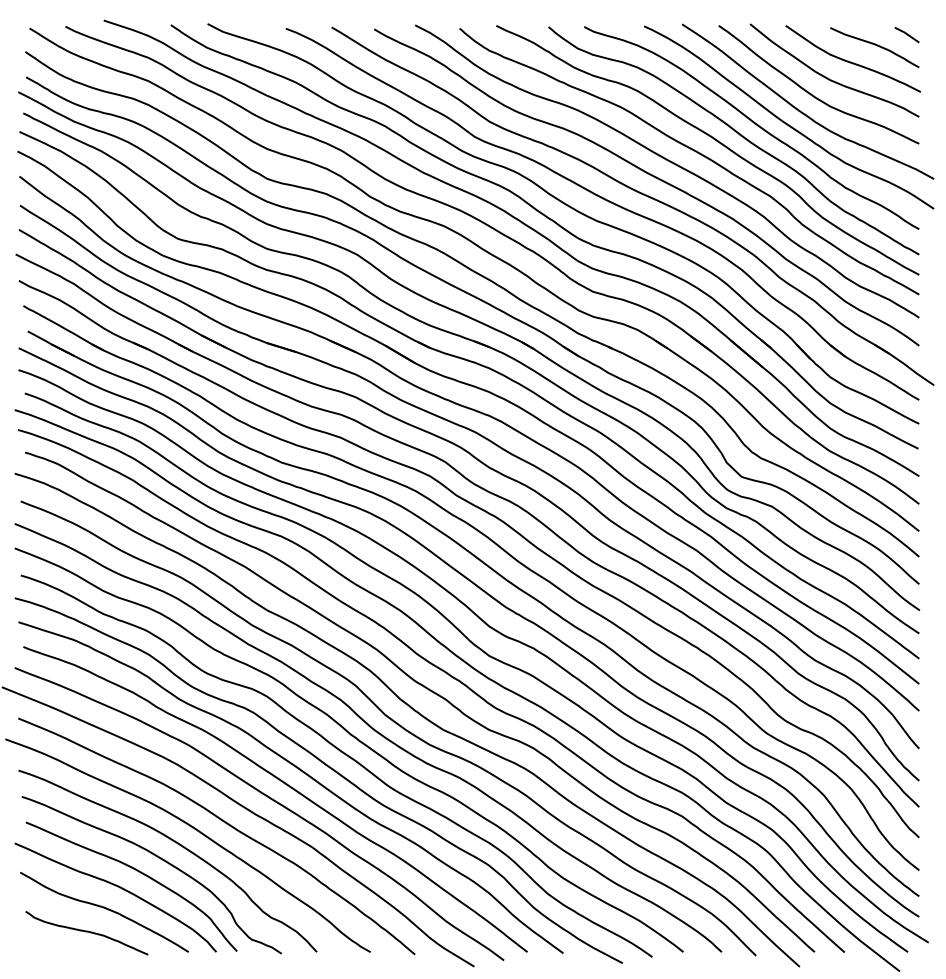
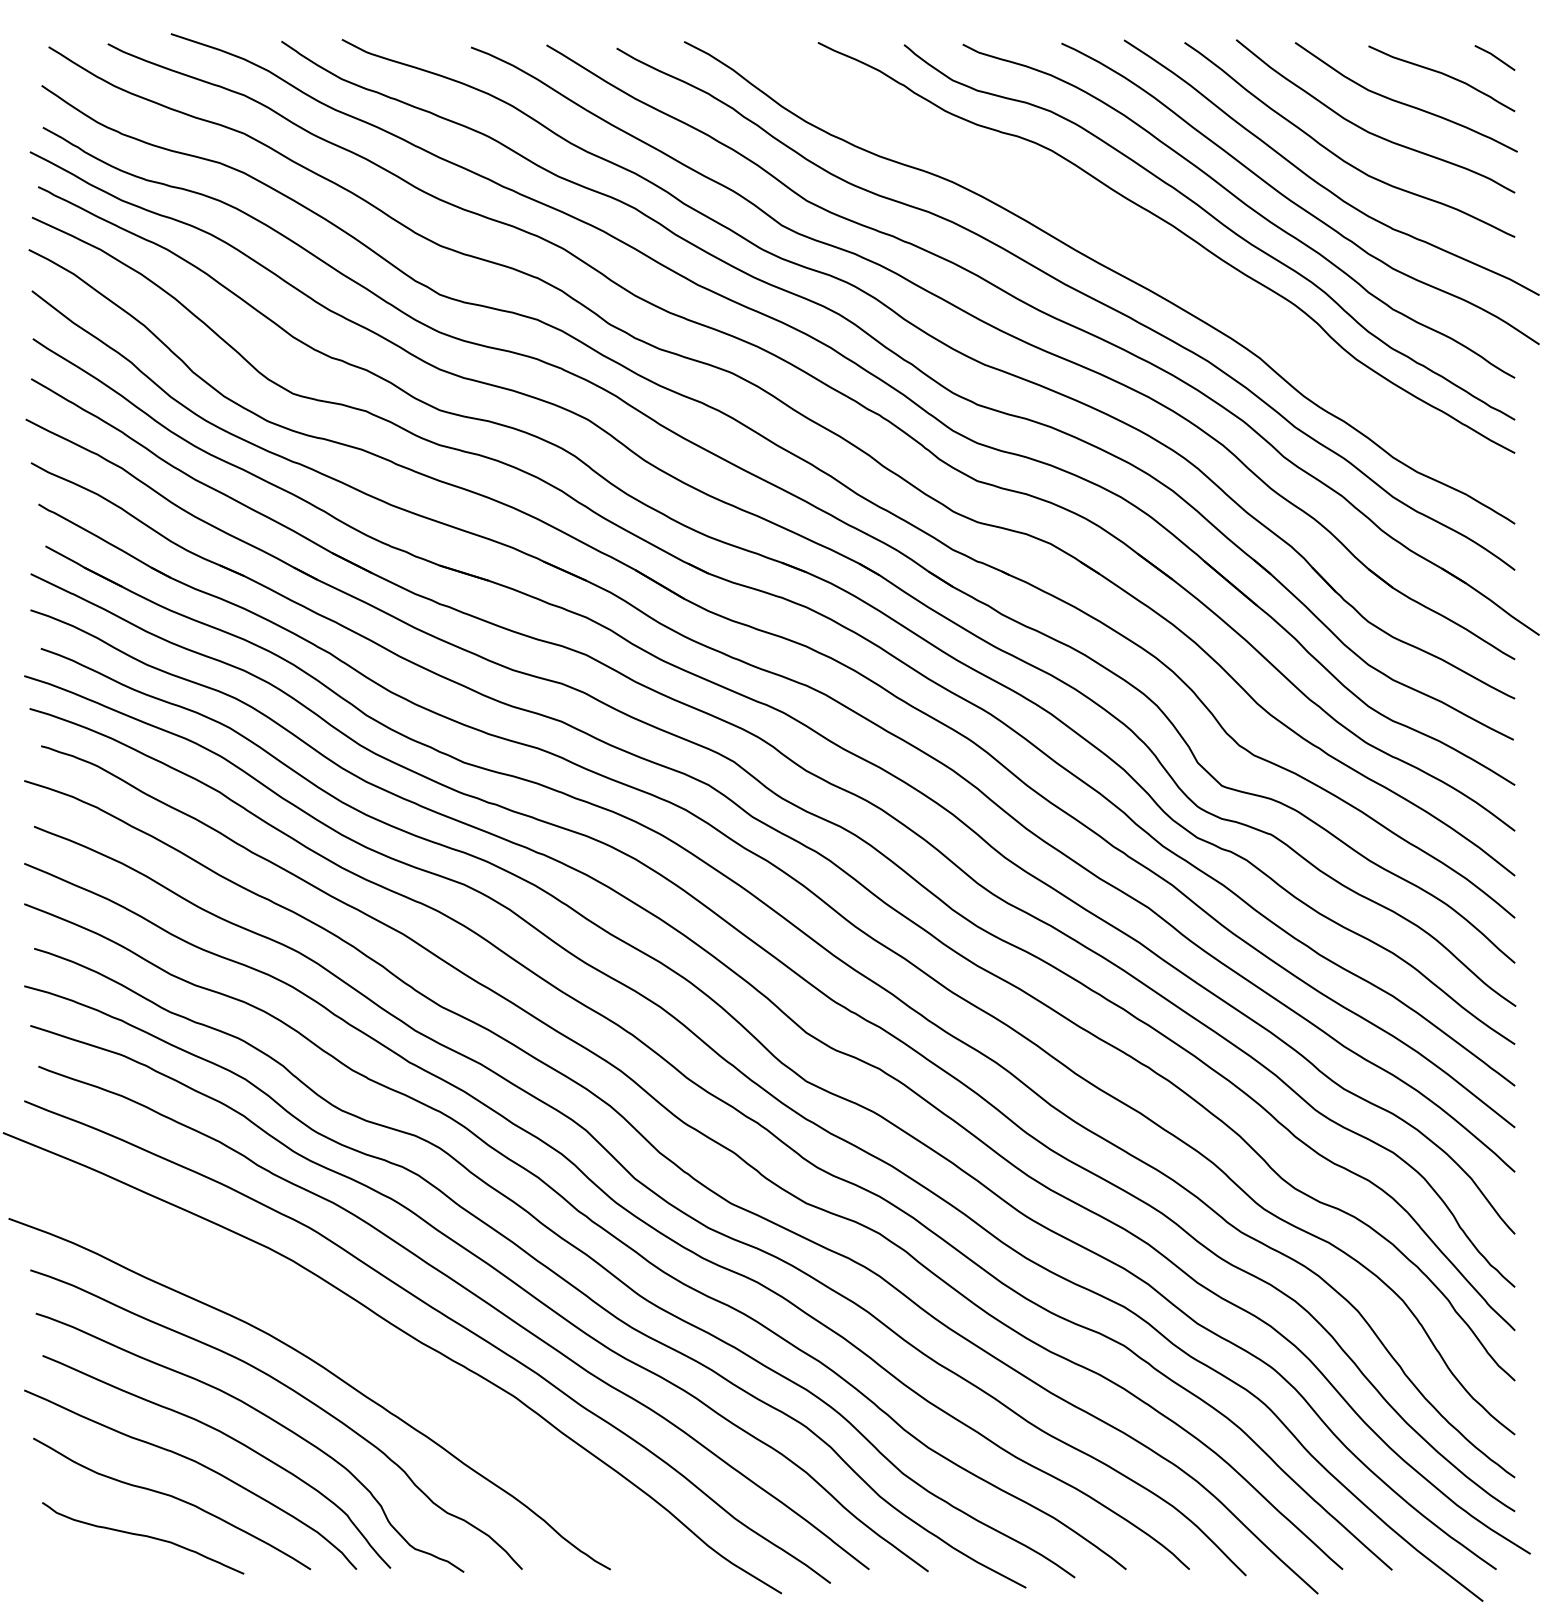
curve: (693, 151) -> (1142, 249), removed
curve: (226, 824) -> (373, 1359), removed

